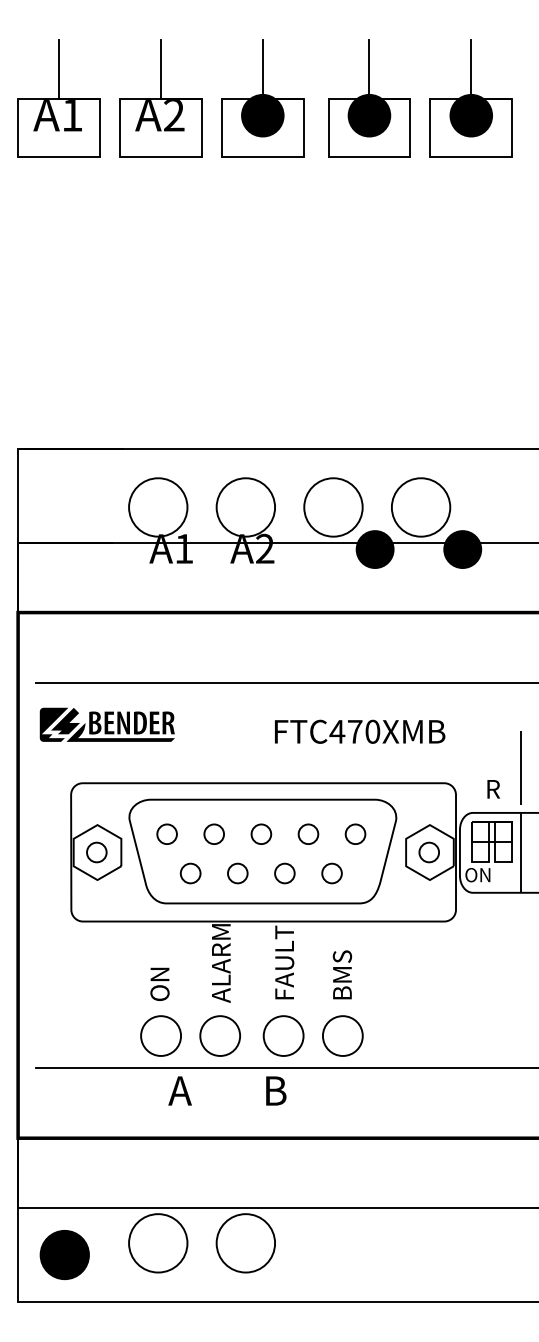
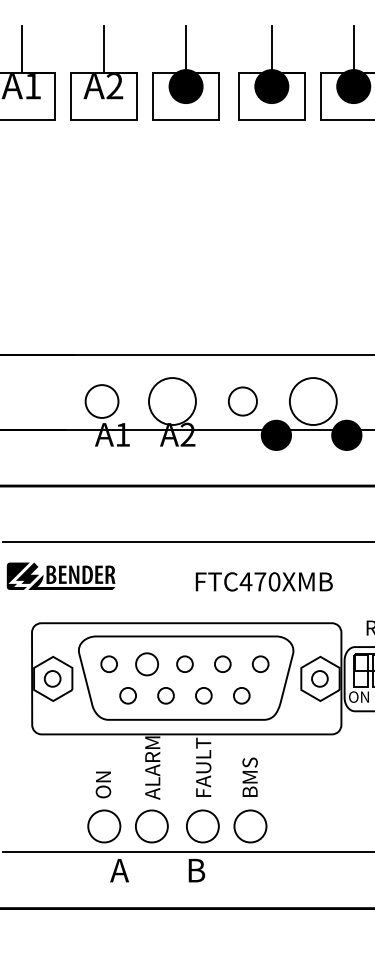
circle: (158, 507) -> (102, 401), size x0.7
circle: (333, 507) -> (242, 401), size x0.6
part: (213, 833) -> (146, 663), size x1.4

